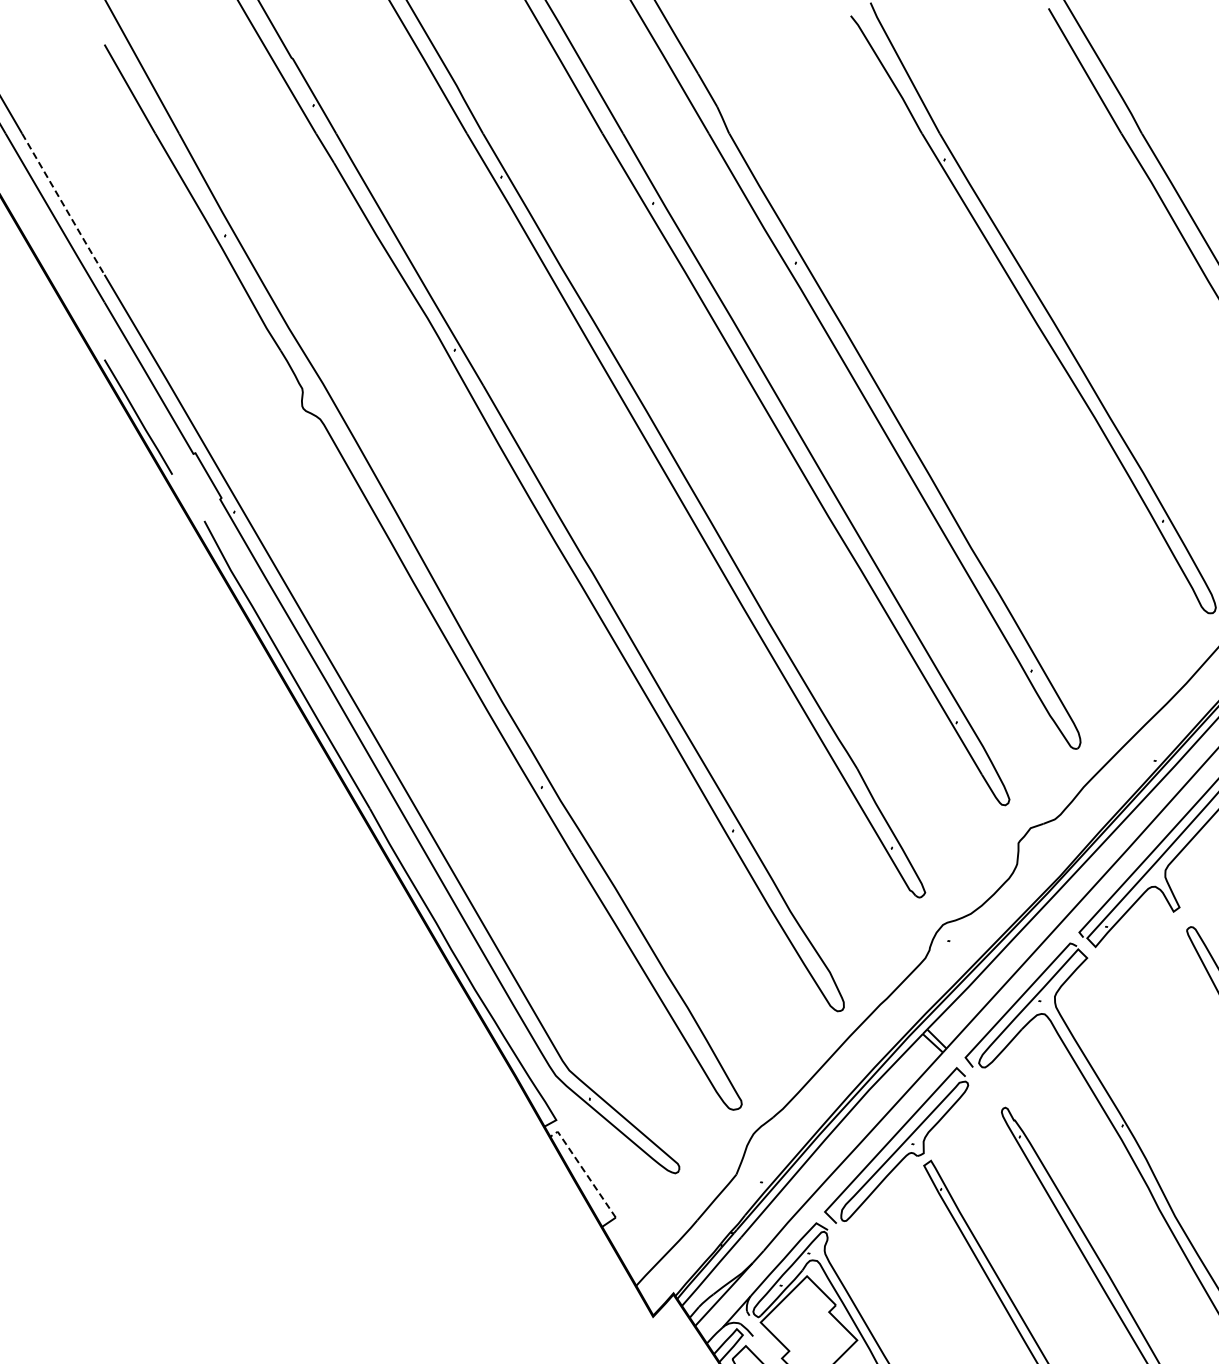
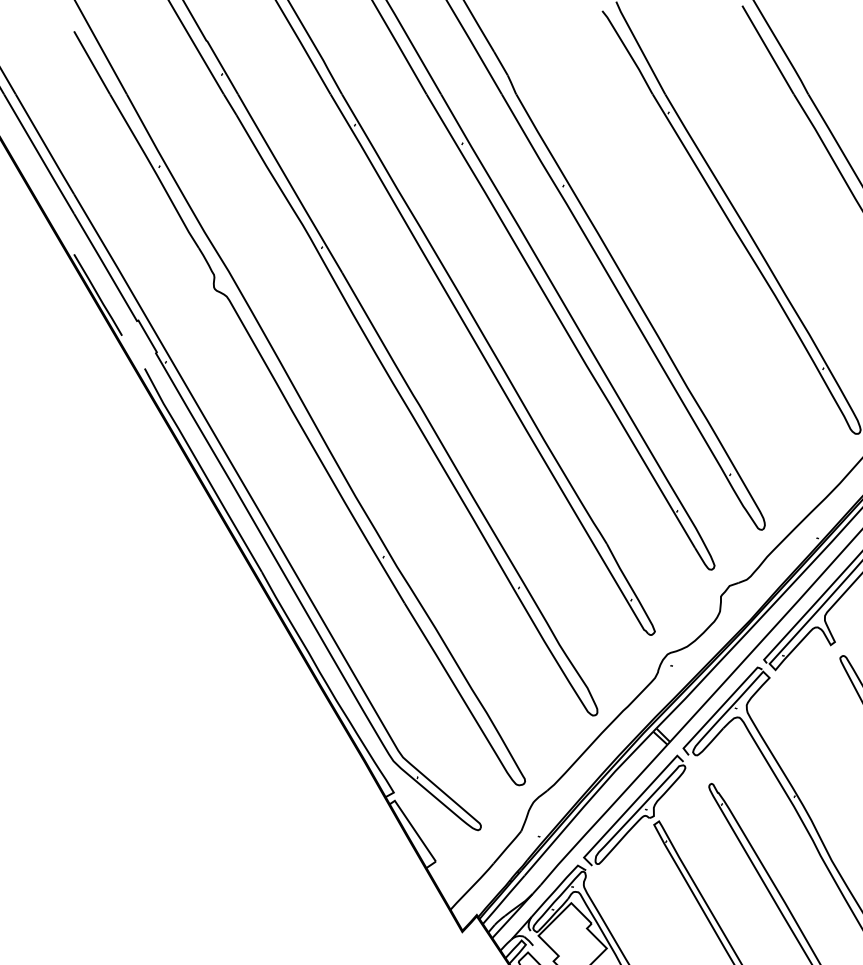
line: (63, 205) -> (45, 145), dashed -> solid
line: (583, 1169) -> (413, 827), dashed -> solid

